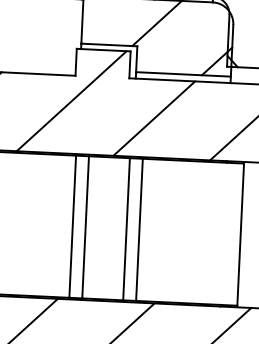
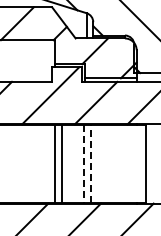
line: (125, 228) -> (83, 163), solid -> dashed
line: (138, 228) -> (90, 163), solid -> dashed

